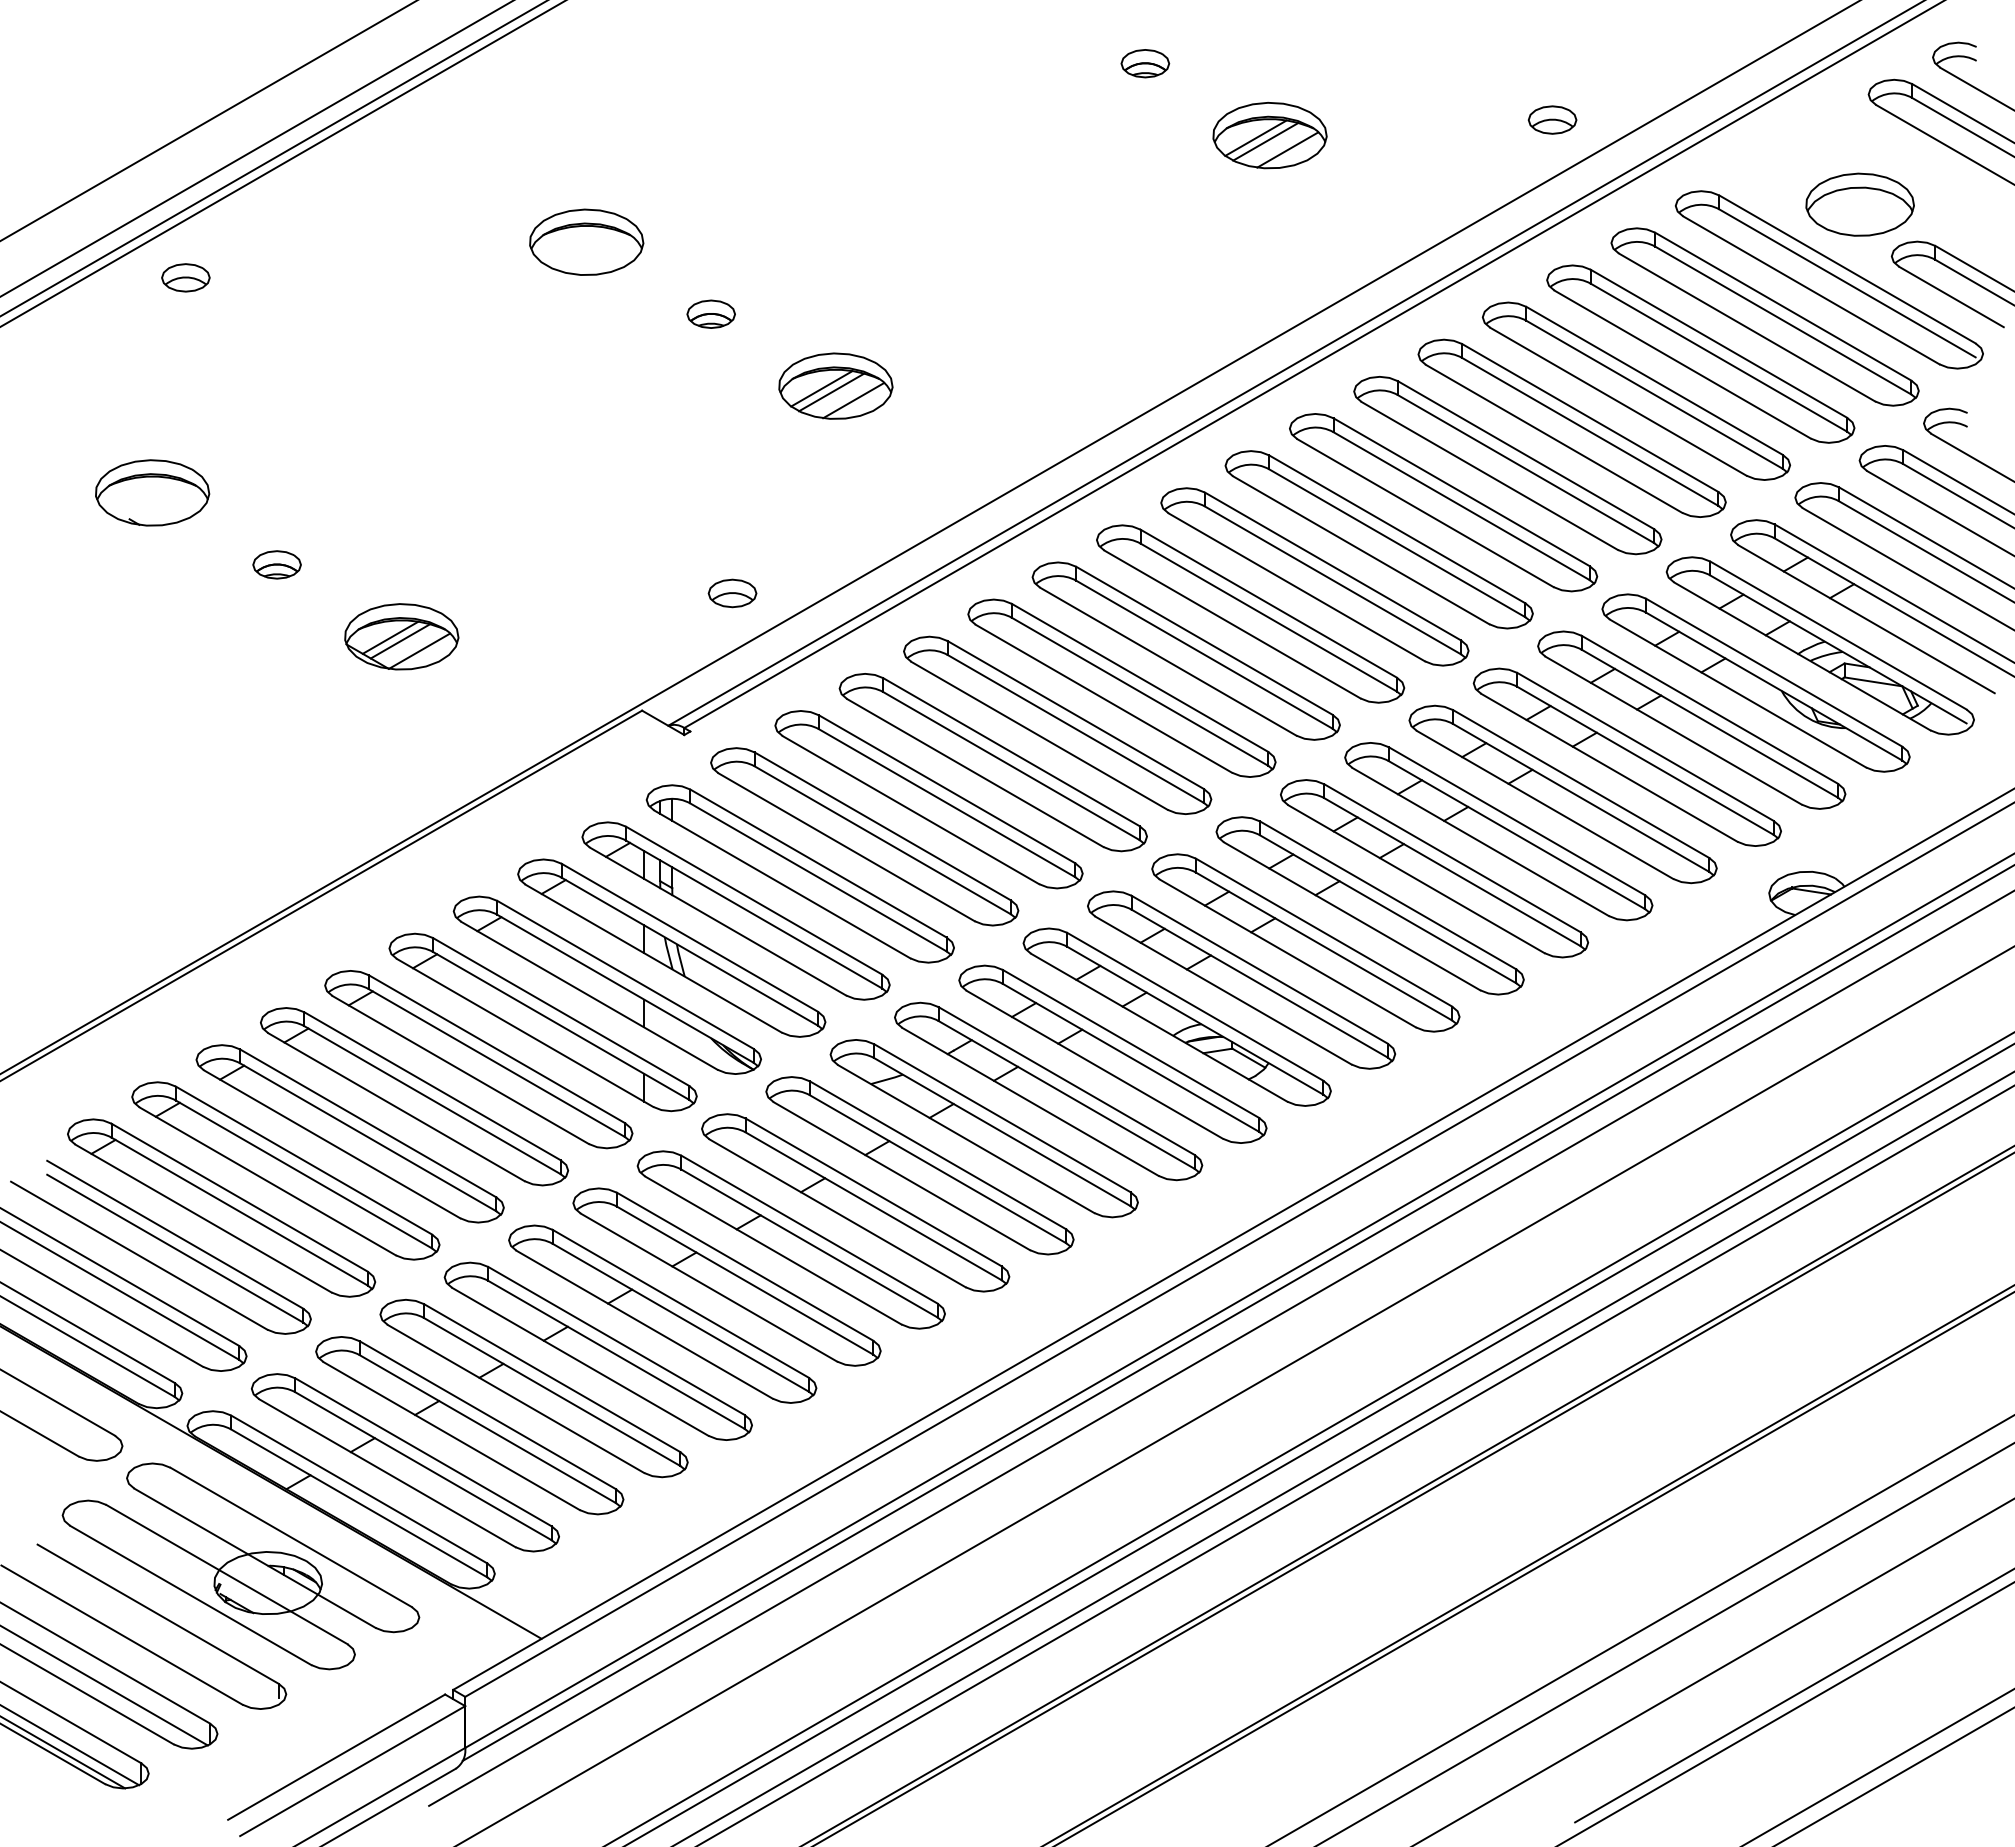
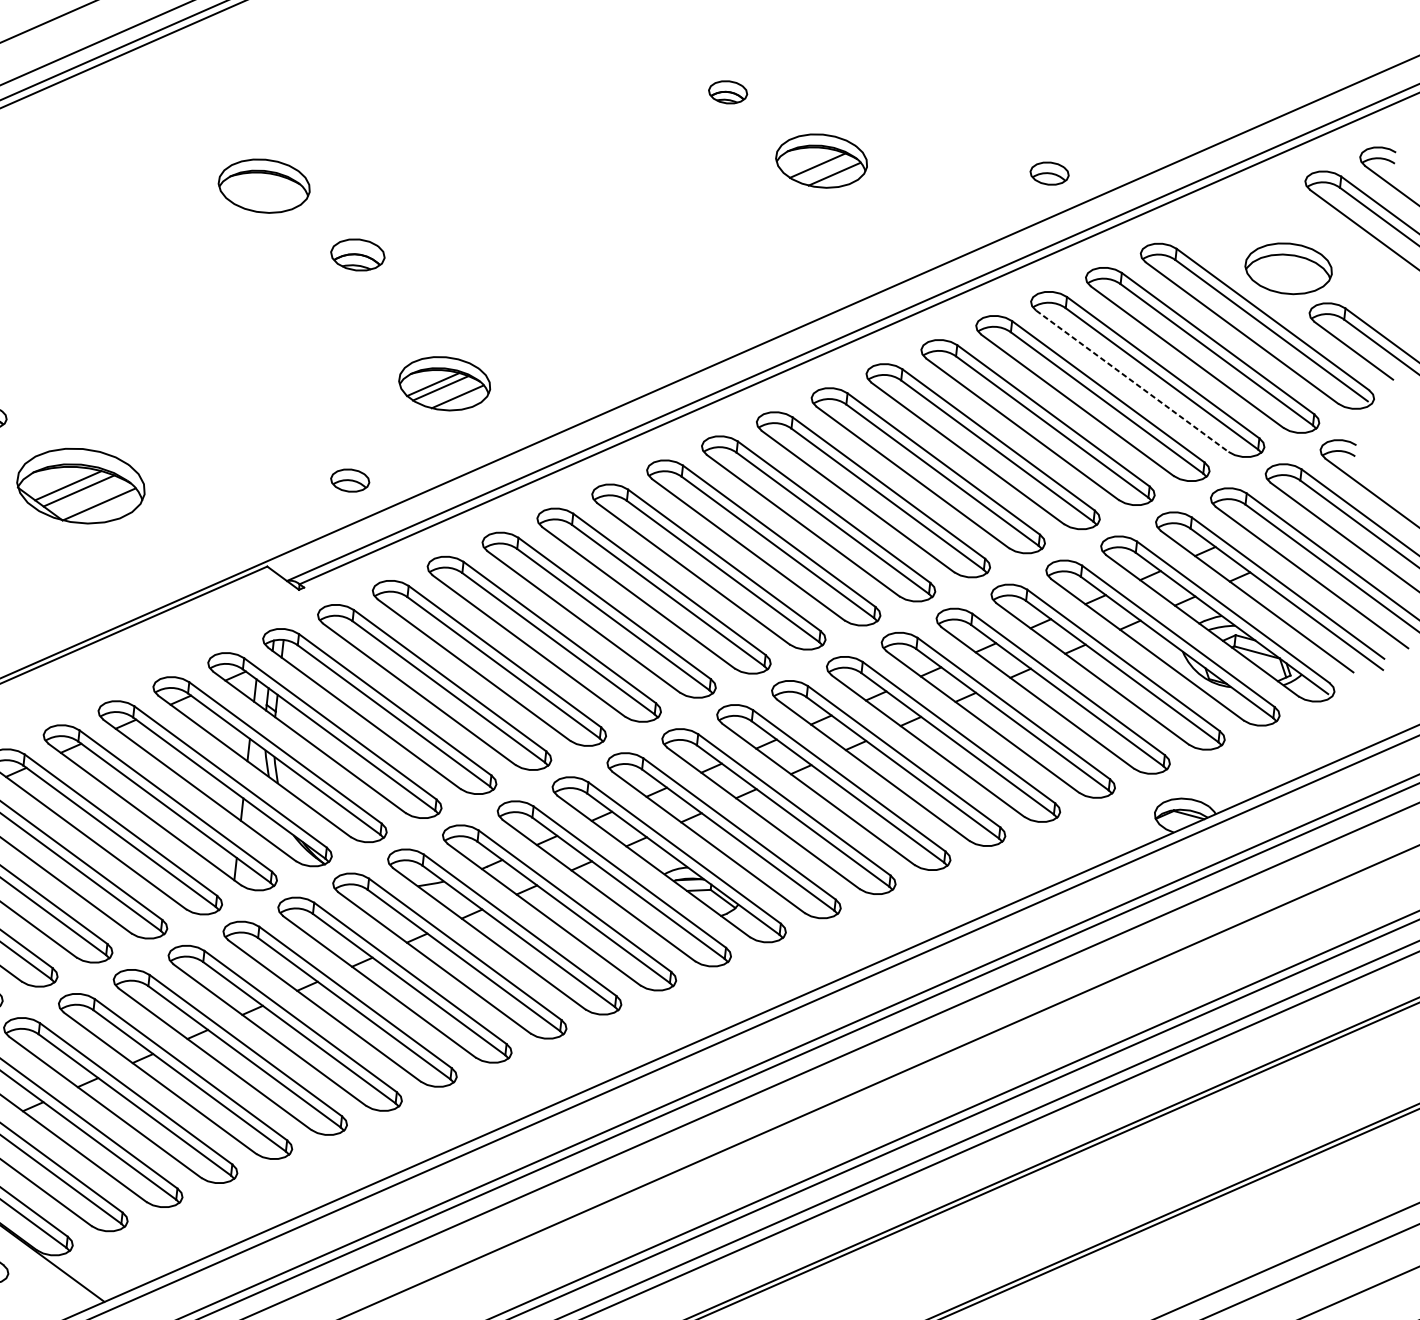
line: (1255, 137) -> (809, 161), removed
part: (710, 313) -> (357, 254), size x1.4
line: (1682, 364) -> (1132, 381), solid -> dashed
part: (835, 385) -> (444, 383), moved
part: (401, 636) -> (80, 485), size x1.4

